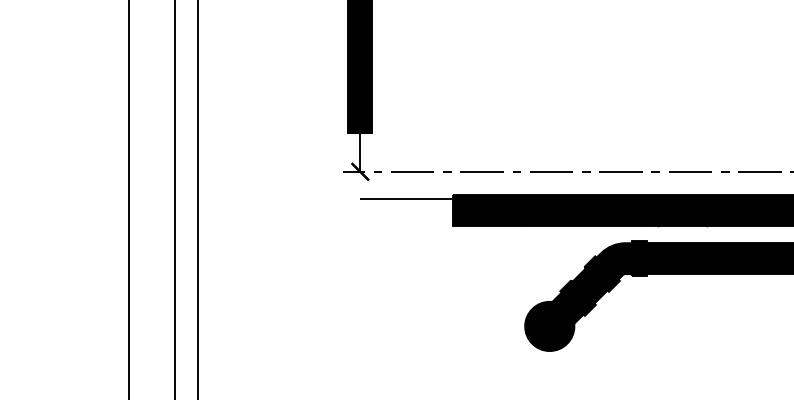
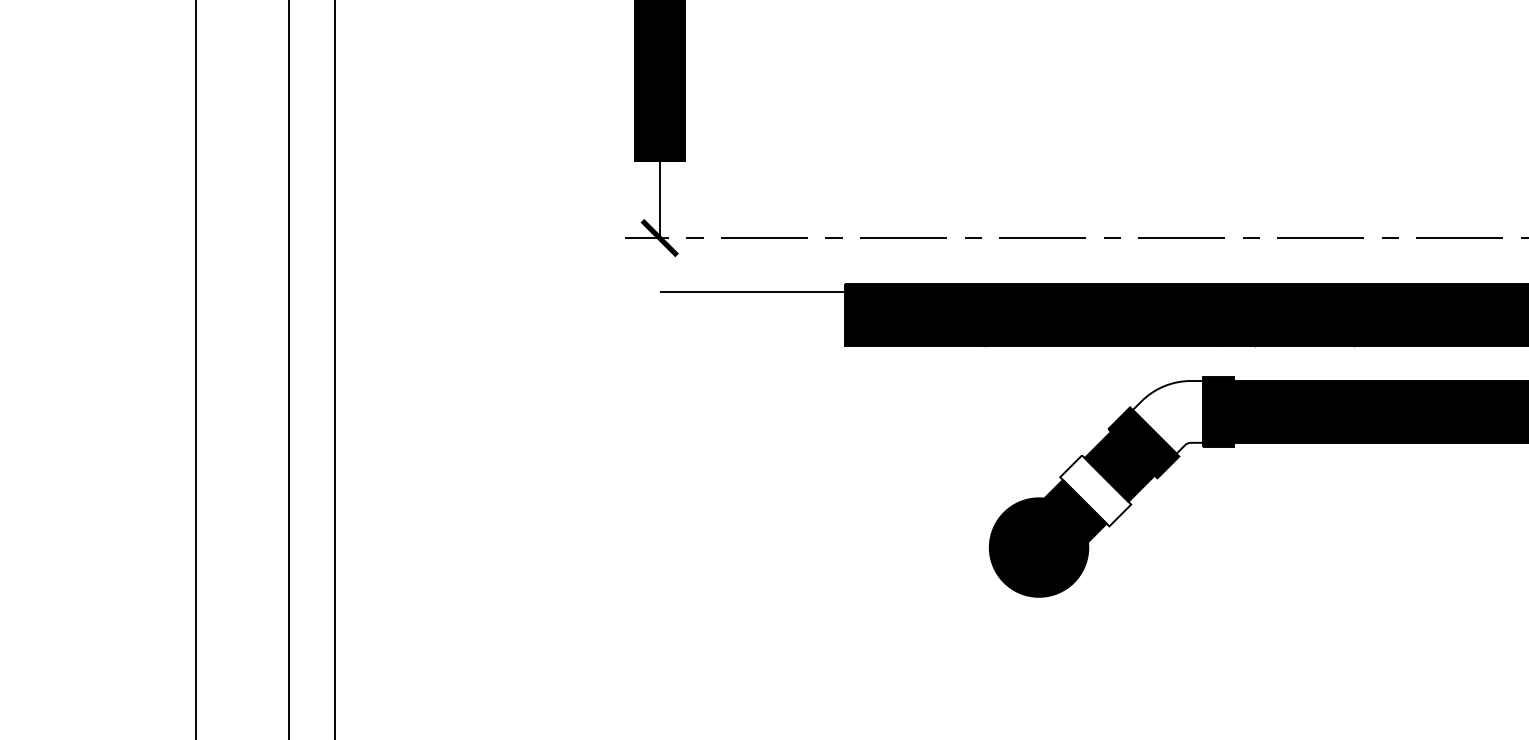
fill: (613, 261) -> (1166, 417), removed
fill: (577, 297) -> (1094, 489), removed

